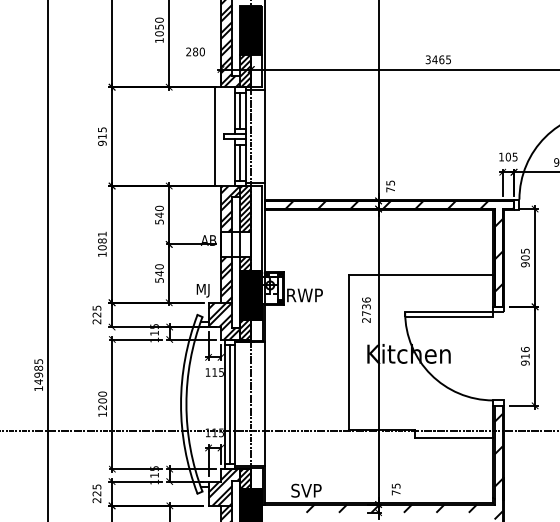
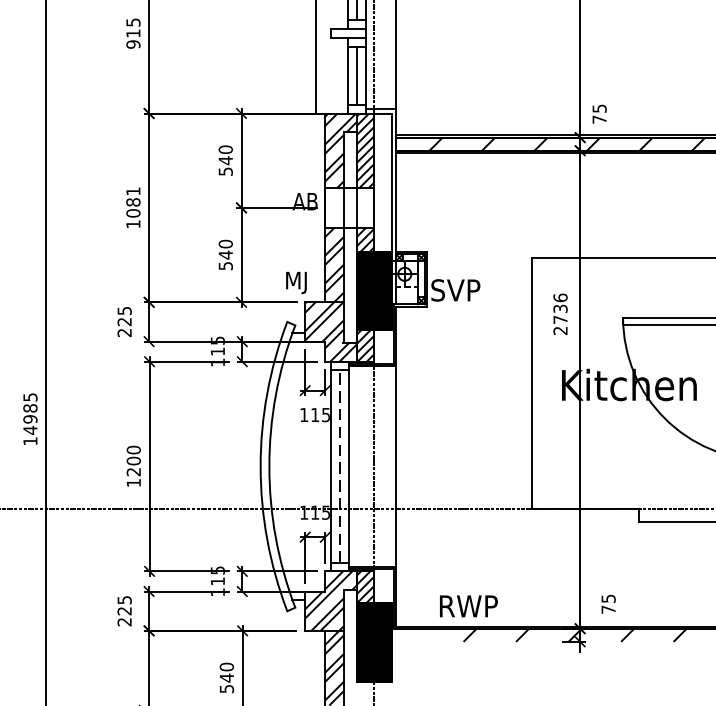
text: (304, 295) -> (460, 290), RWP -> SVP
line: (229, 403) -> (339, 465), solid -> dashed
text: (309, 490) -> (468, 605), SVP -> RWP

